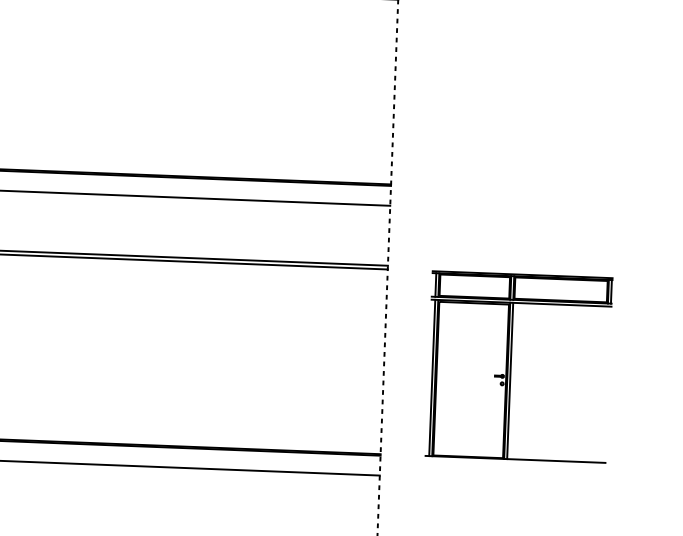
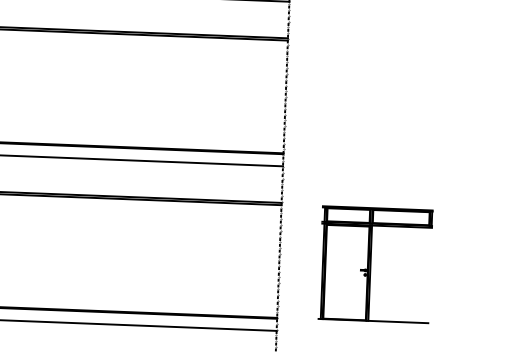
part: (518, 366) -> (375, 264), moved

